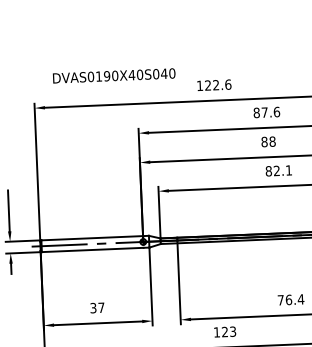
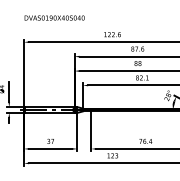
text: (113, 74) -> (54, 17), moved

